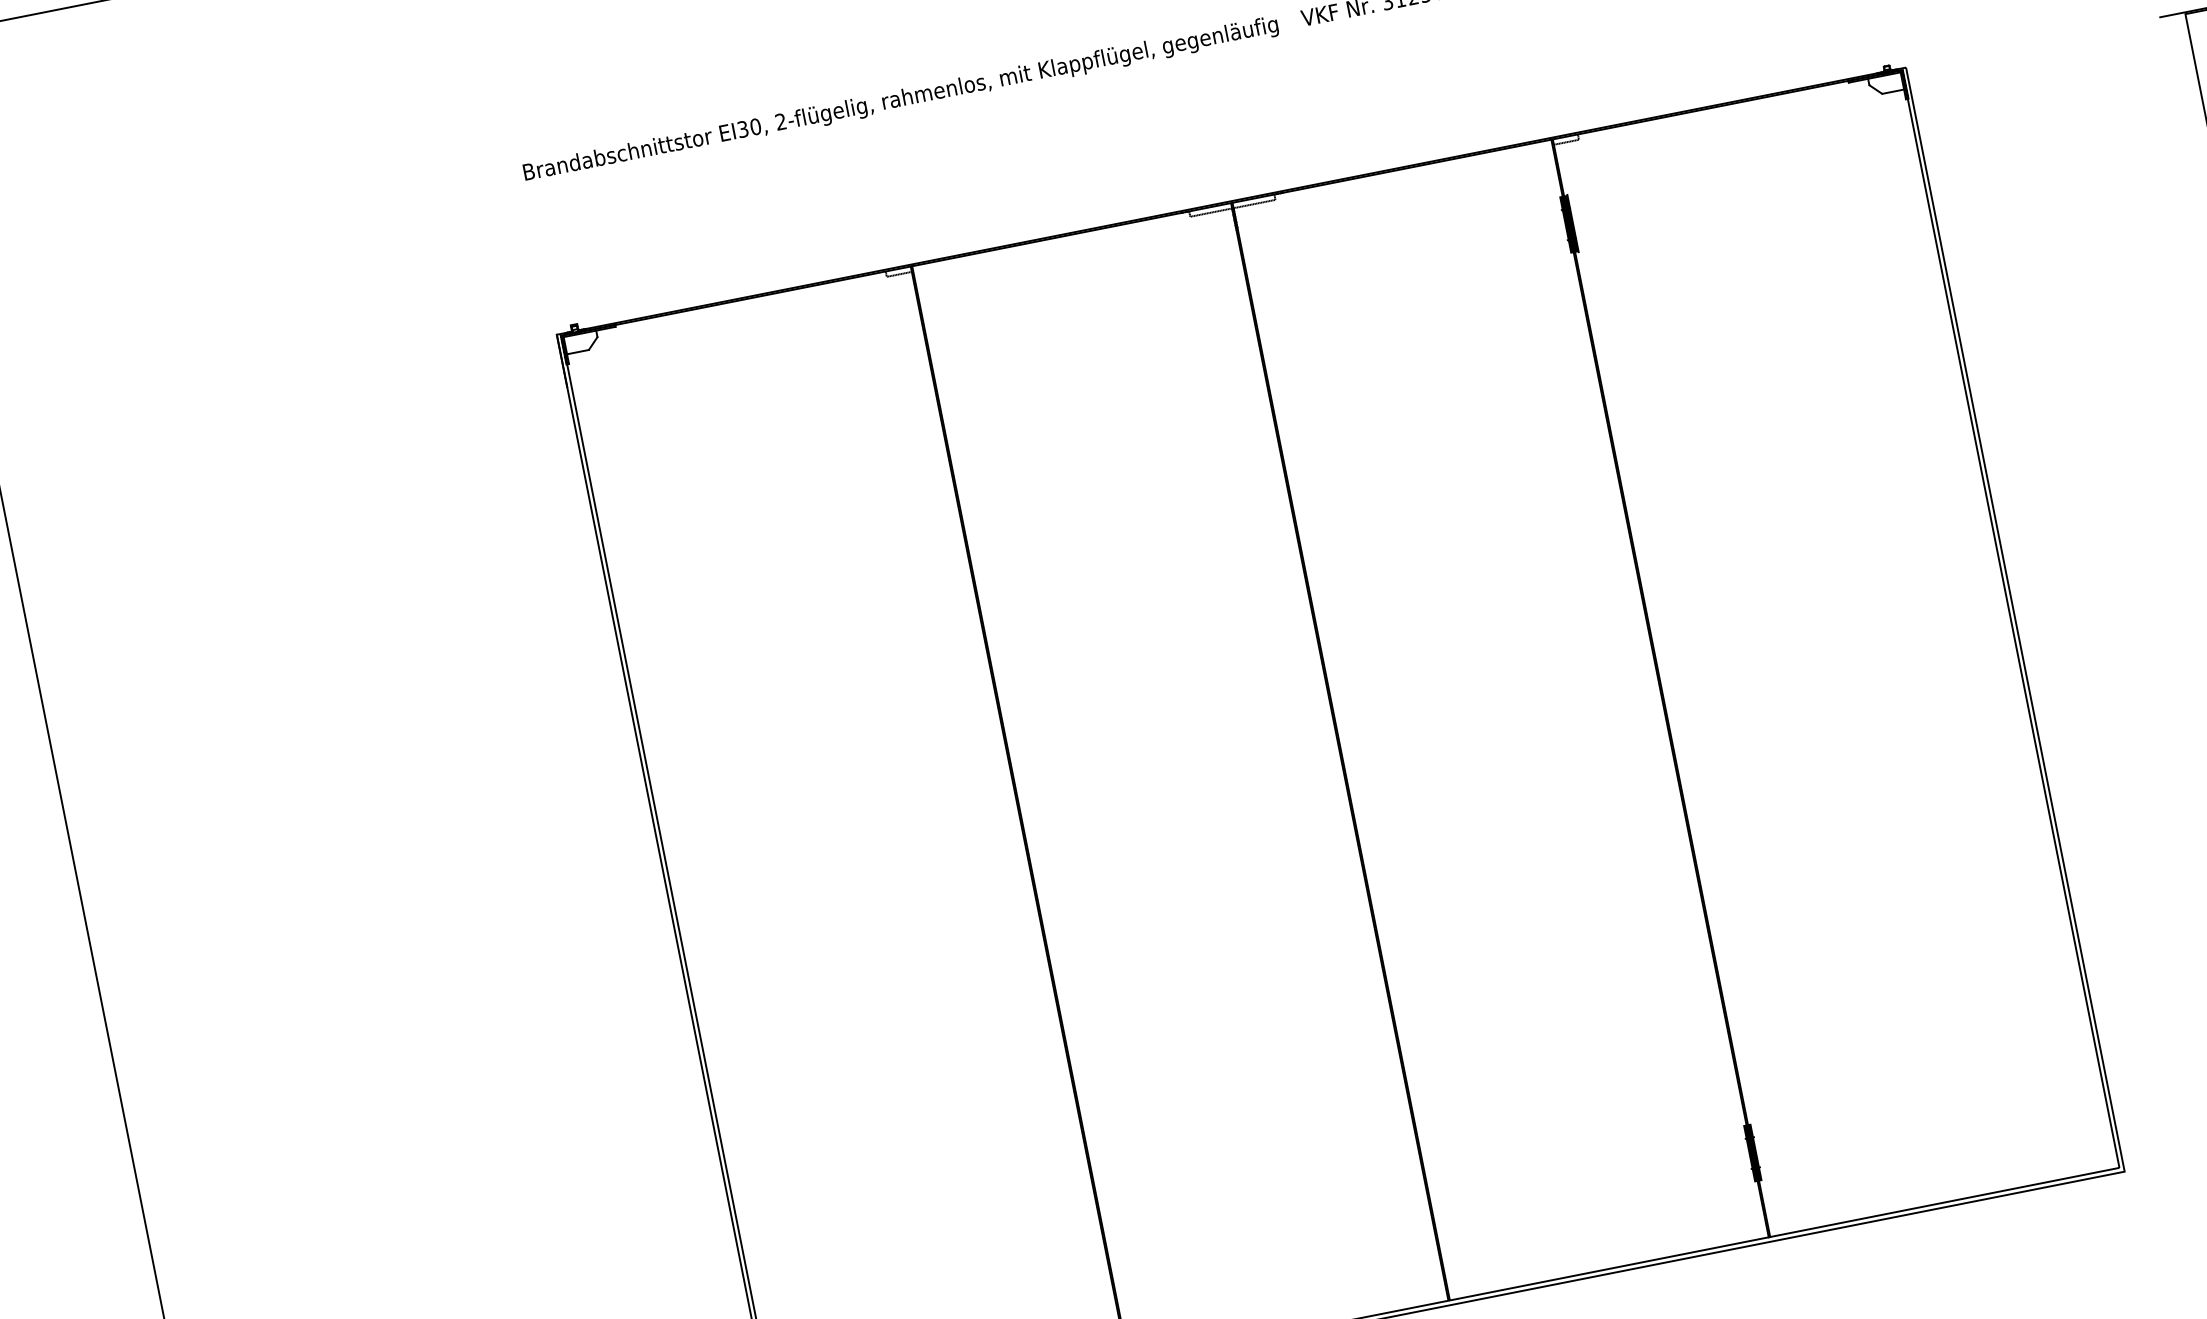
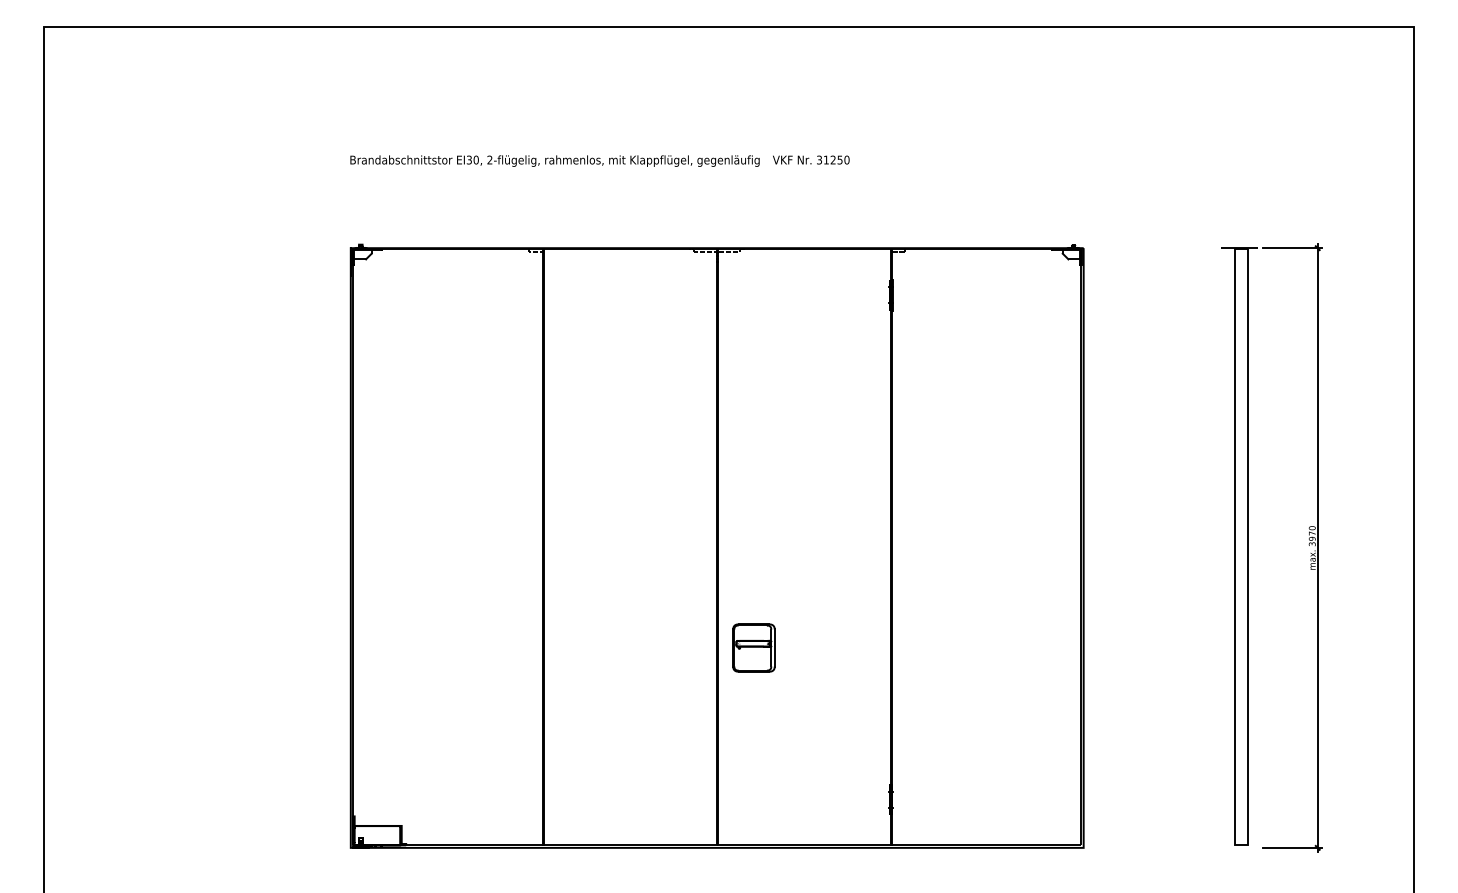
part: (1443, 923) -> (753, 647), added

